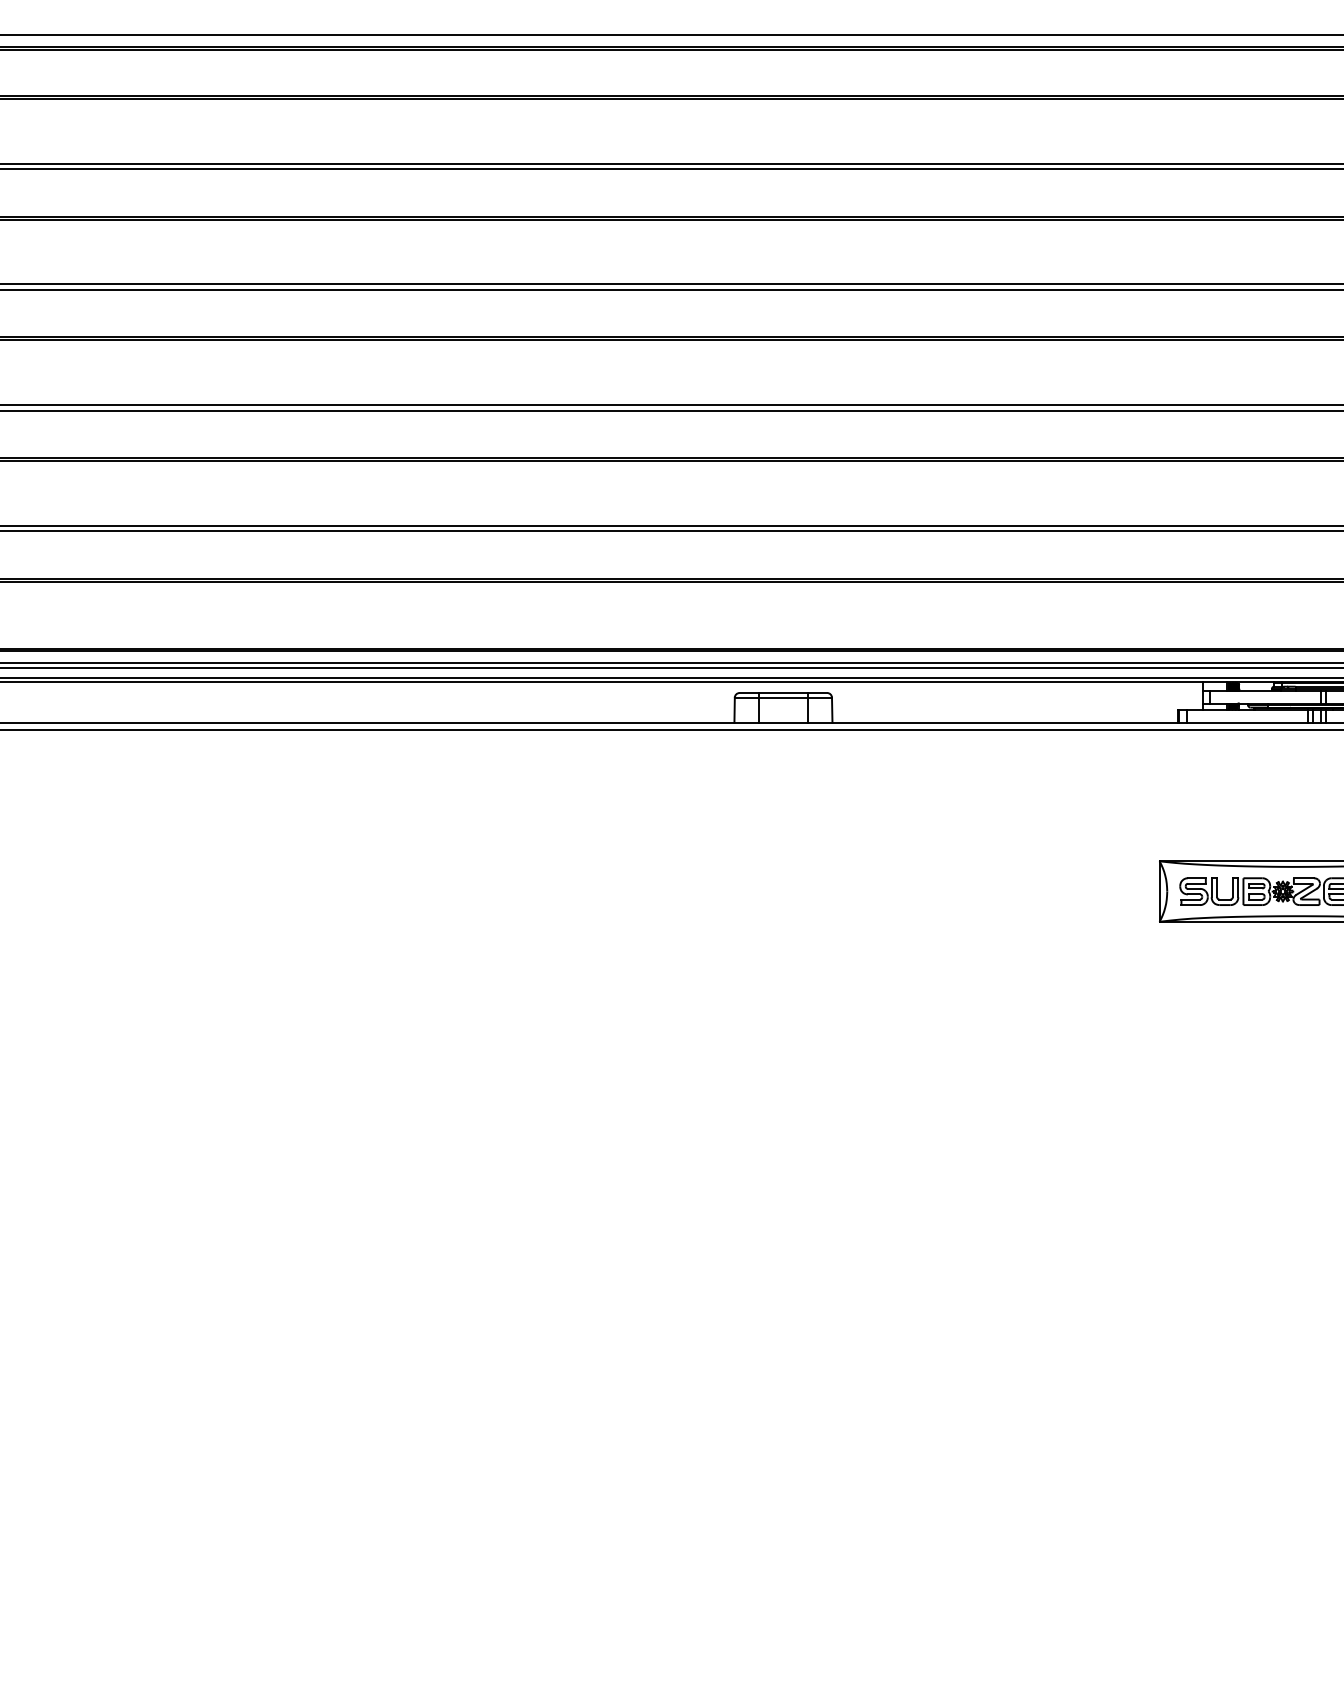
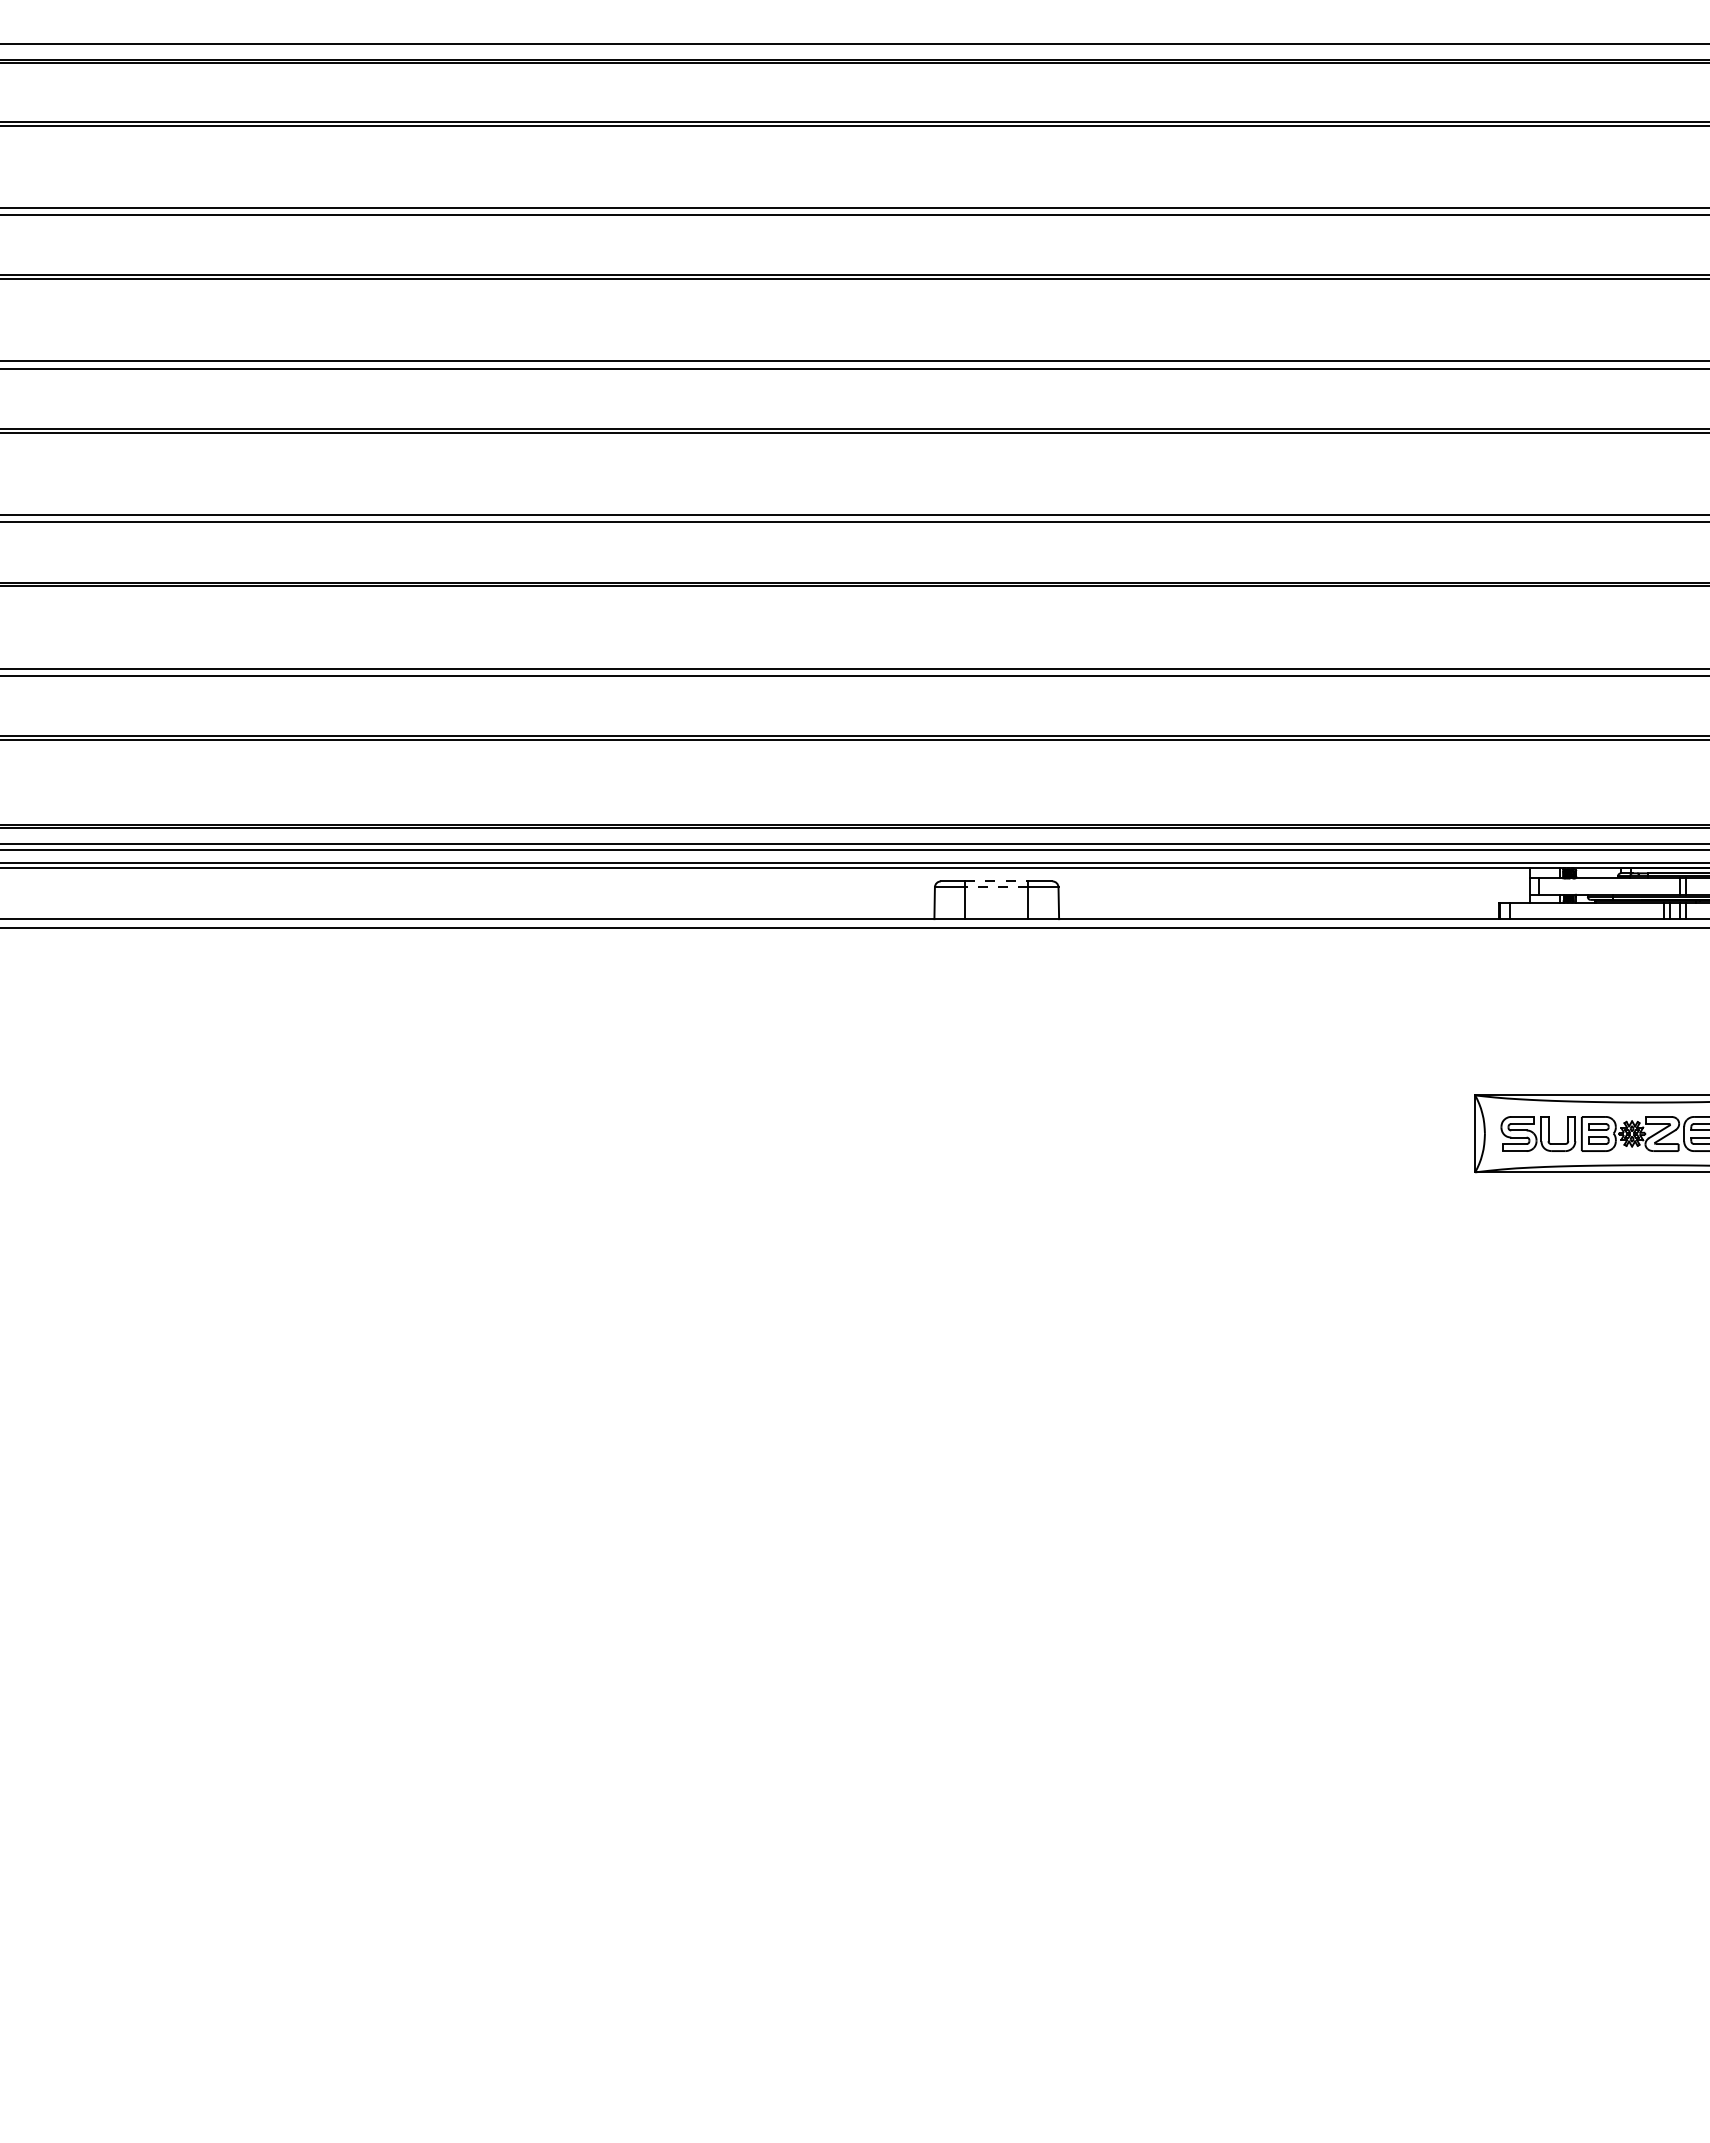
line: (784, 693) -> (997, 881), solid -> dashed
line: (783, 697) -> (996, 887), solid -> dashed

